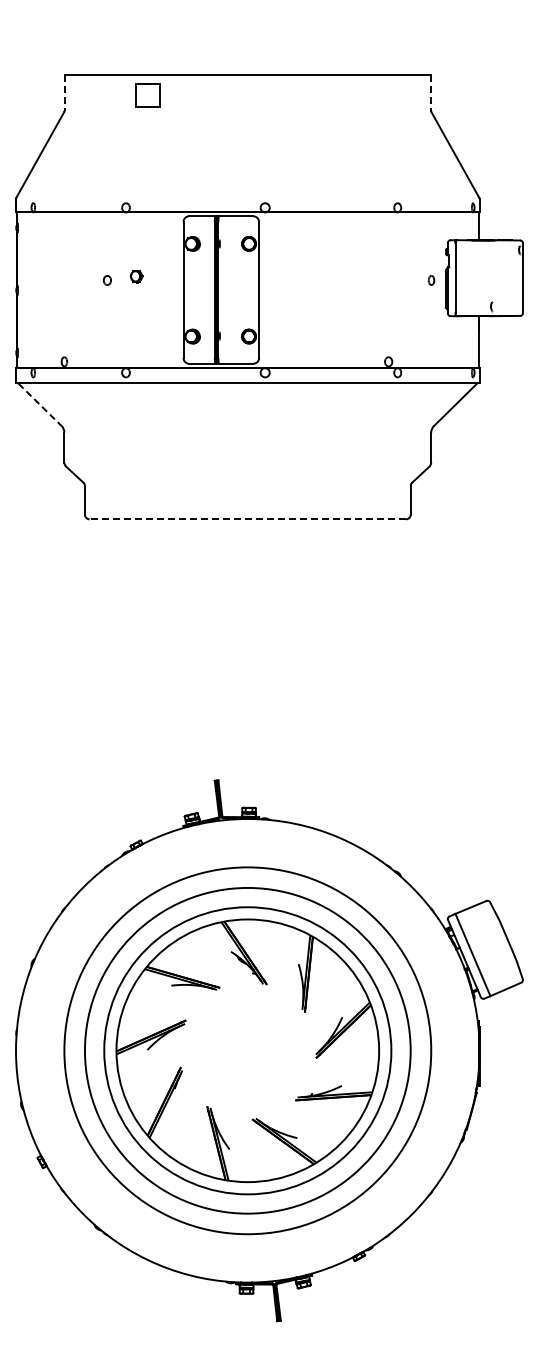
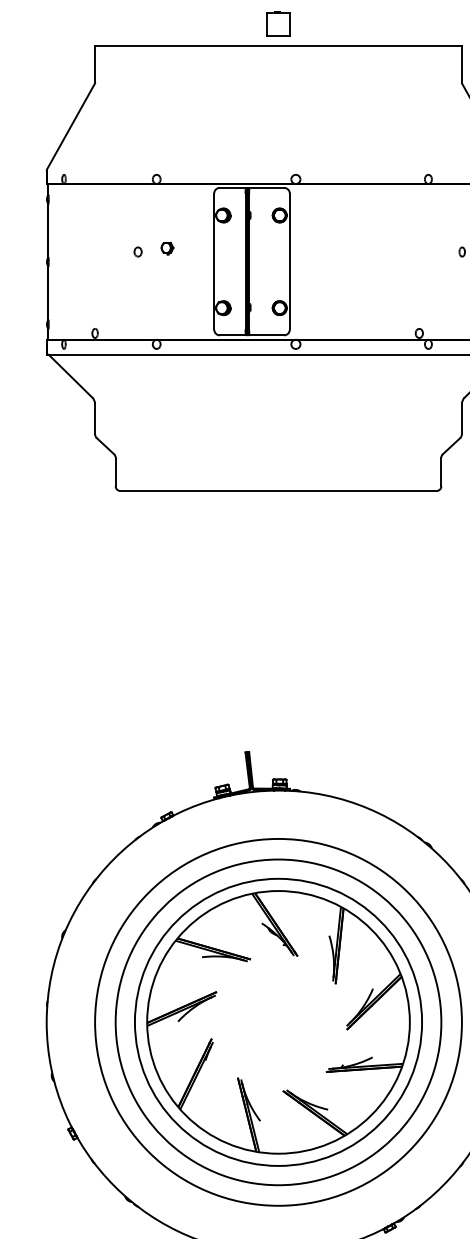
line: (64, 93) -> (95, 65), dashed -> solid
line: (431, 93) -> (462, 65), dashed -> solid
part: (147, 95) -> (278, 24), moved
line: (40, 405) -> (71, 377), dashed -> solid
line: (247, 519) -> (278, 491), dashed -> solid

